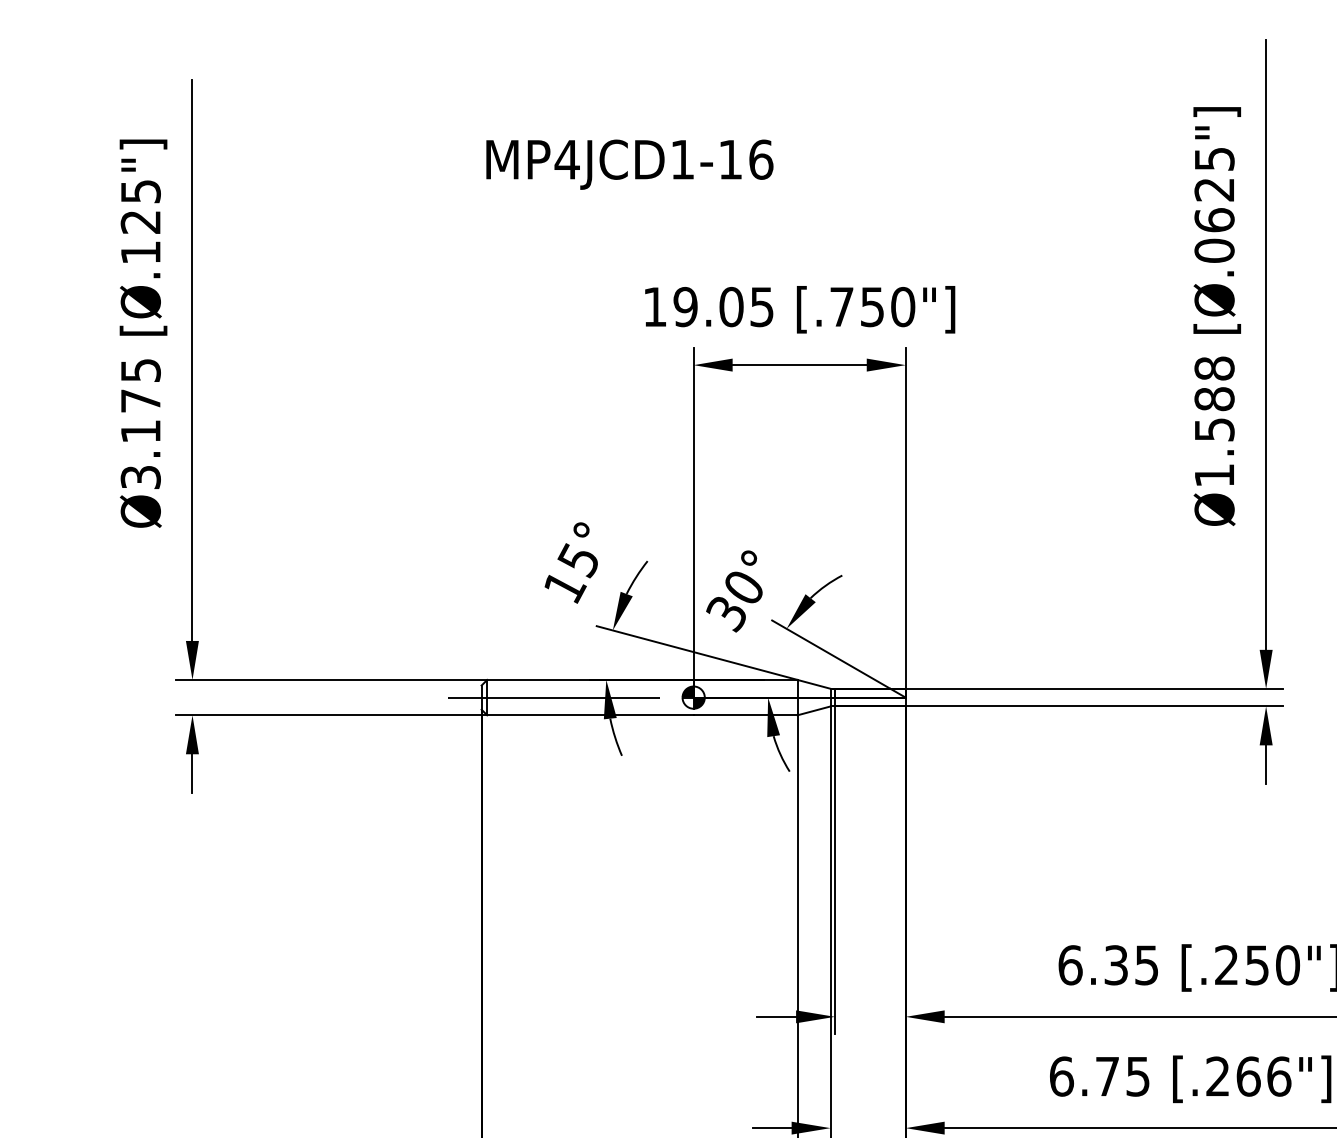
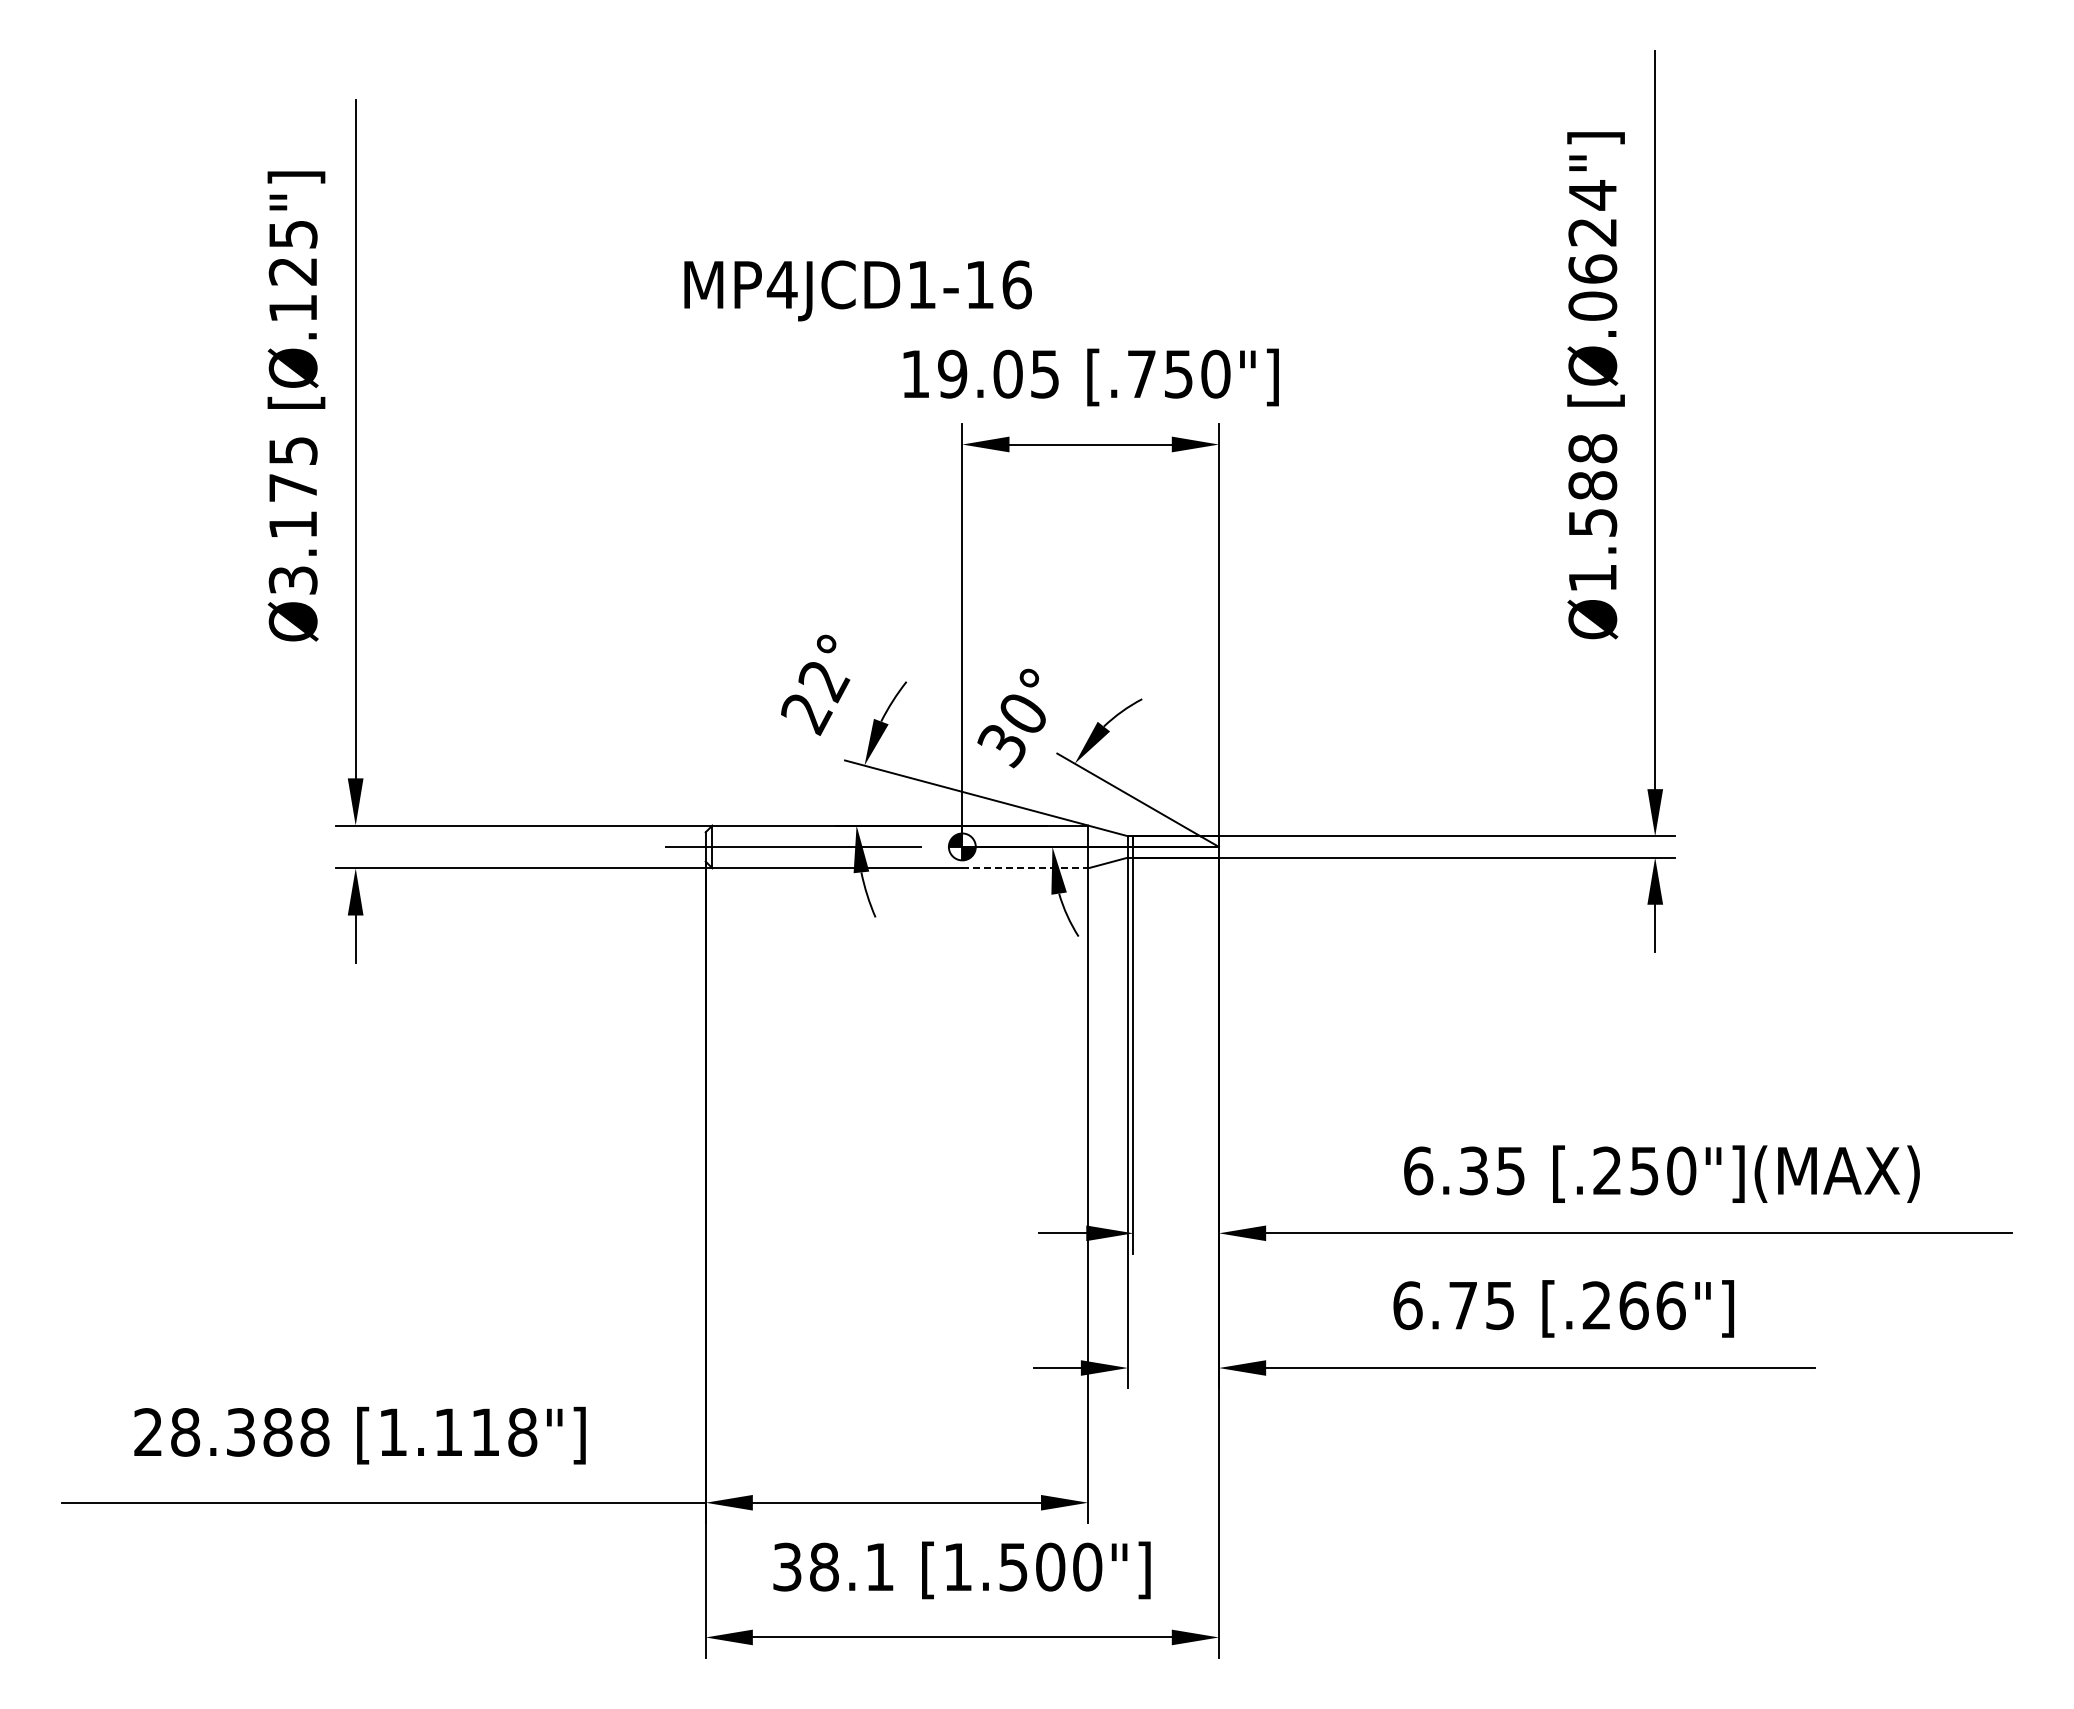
text: (1215, 159) -> (1593, 195), [Ø.0625"] -> [Ø.0624"]
text: (629, 164) -> (857, 290), moved
text: (572, 574) -> (815, 697), 15° -> 22°
line: (745, 715) -> (1025, 868), solid -> dashed

